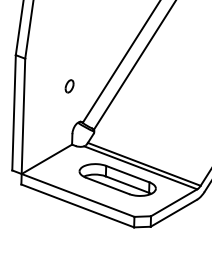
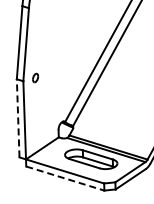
part: (69, 85) -> (35, 77), moved
line: (14, 111) -> (18, 117), solid -> dashed
line: (77, 205) -> (65, 178), solid -> dashed

